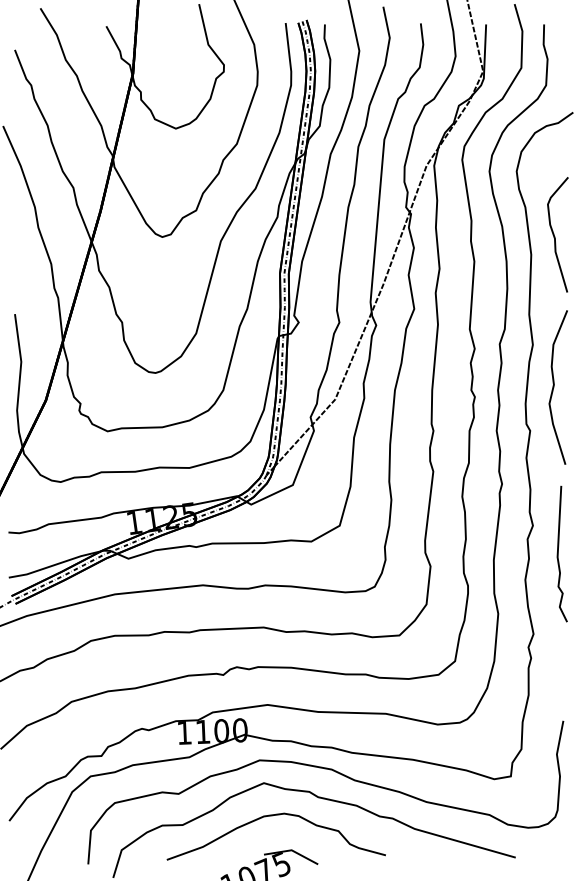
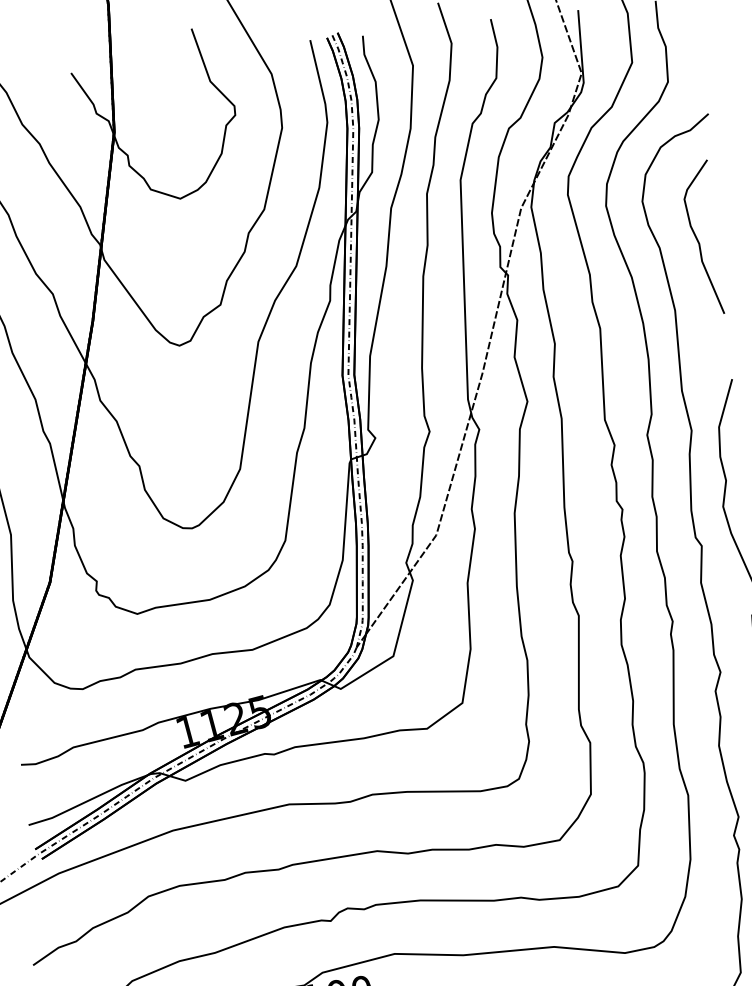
curve: (555, 236) -> (699, 240), moved

